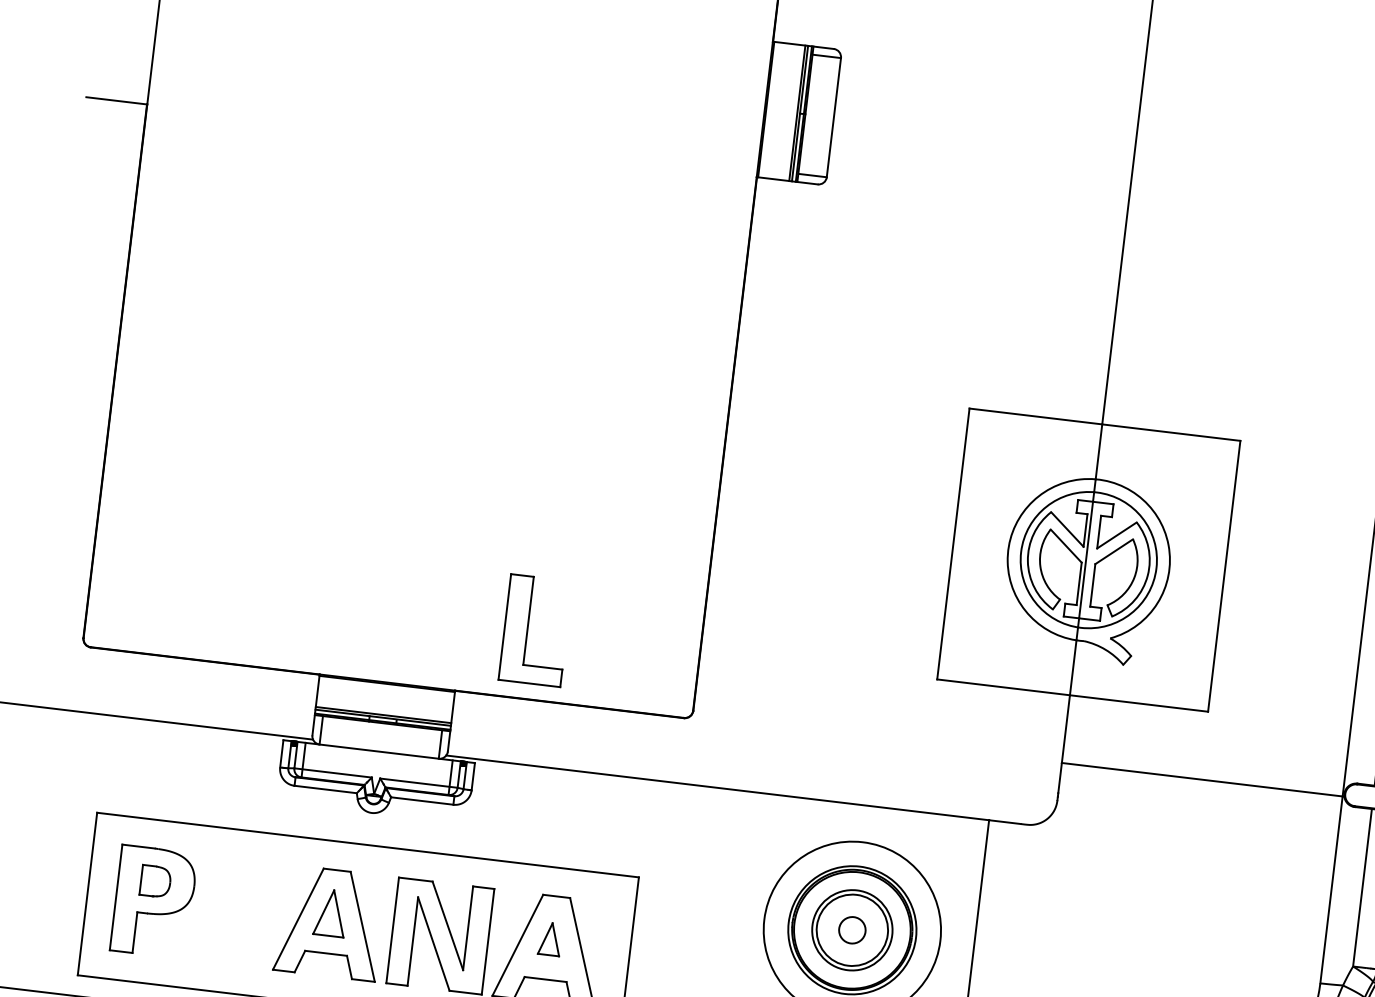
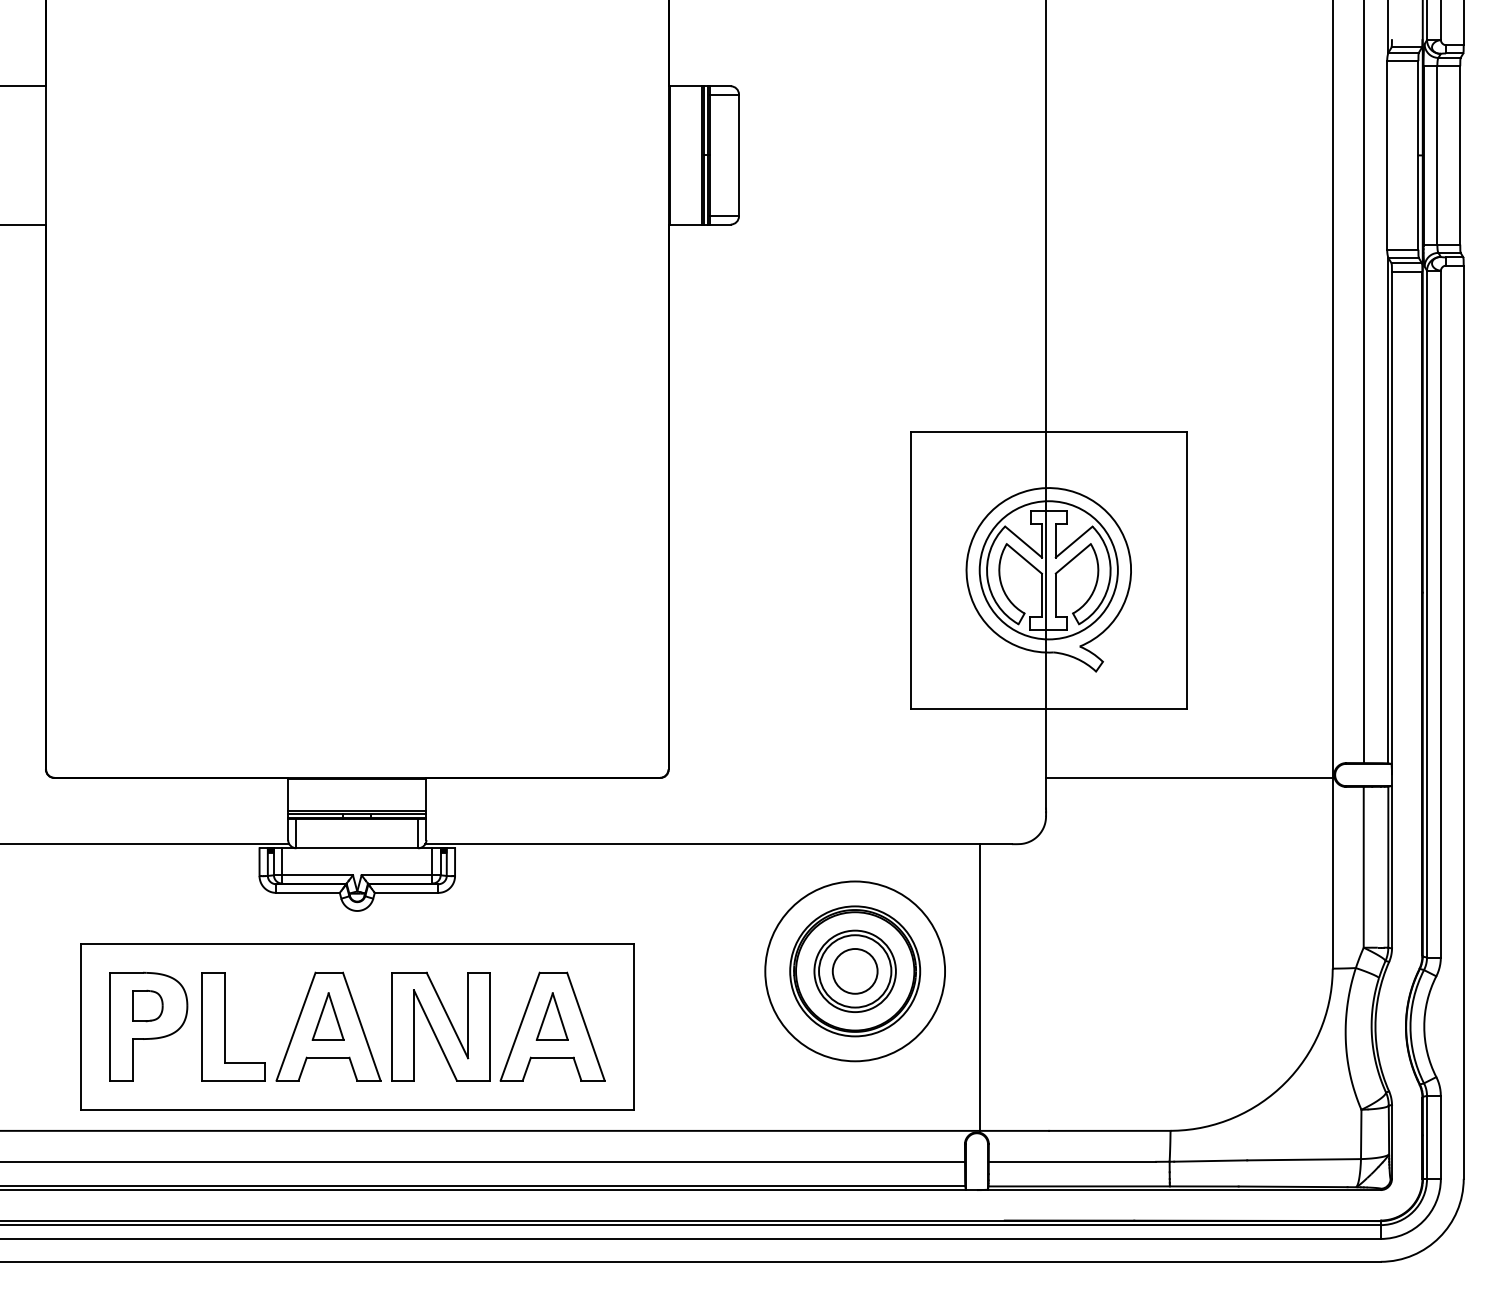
part: (528, 629) -> (225, 1026), moved
circle: (851, 929) -> (854, 970), size x1.67
part: (549, 939) -> (551, 1016), size x1.43

